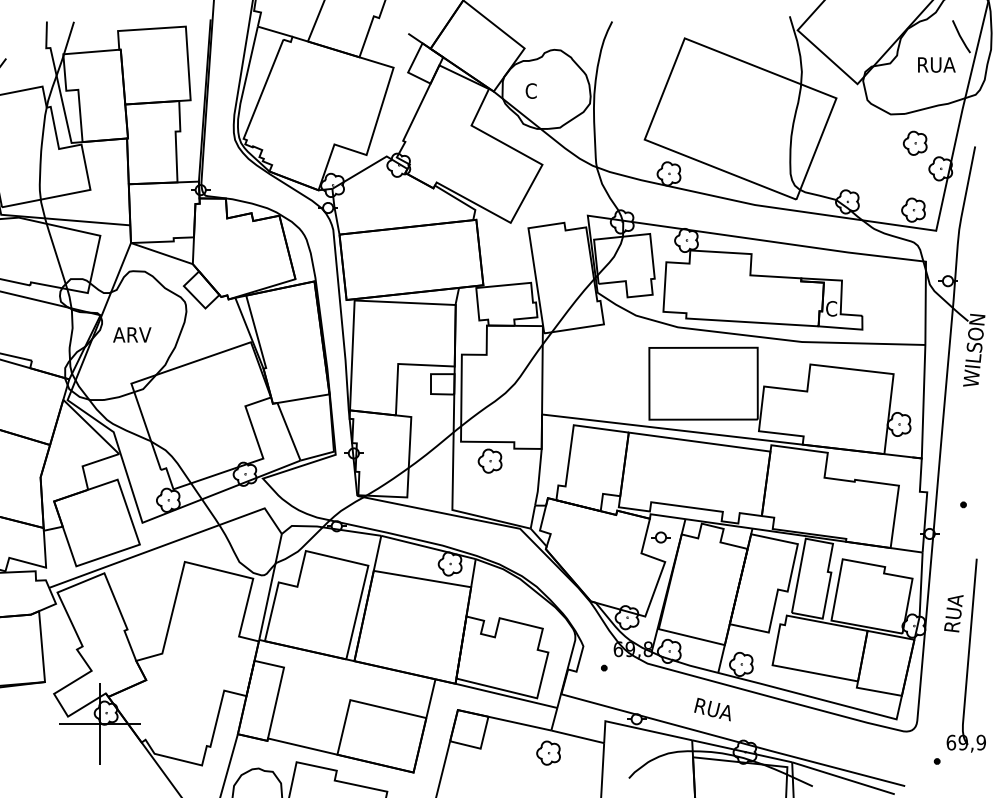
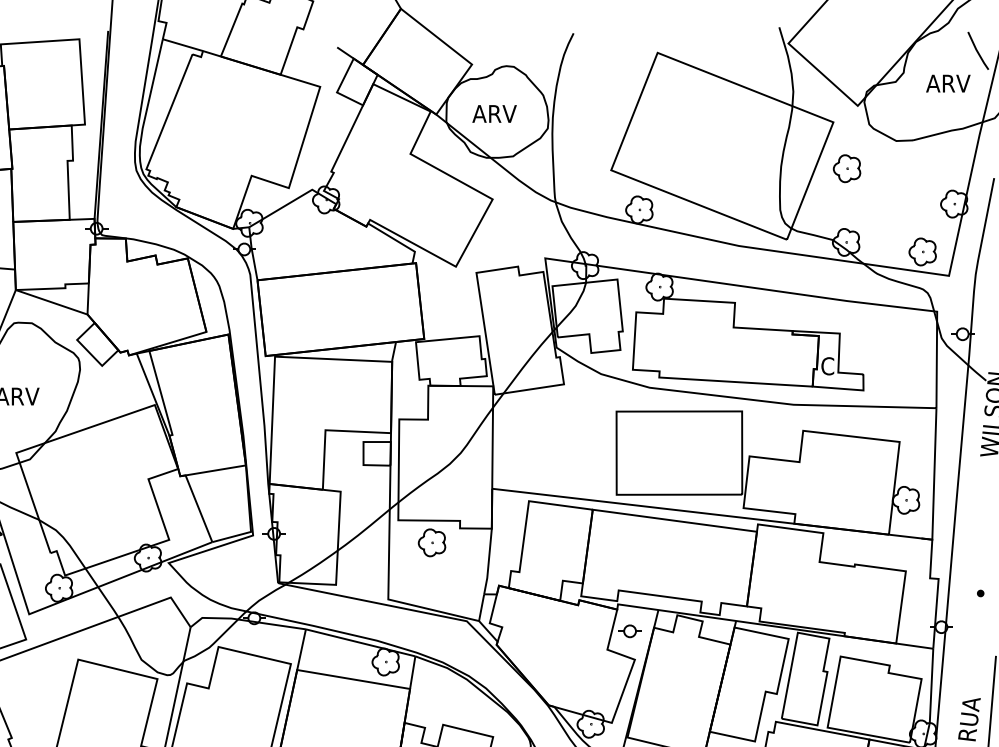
text: (935, 64) -> (948, 83), RUA -> ARV
text: (544, 90) -> (495, 113), C -> ARV
part: (914, 142) -> (846, 167), moved

